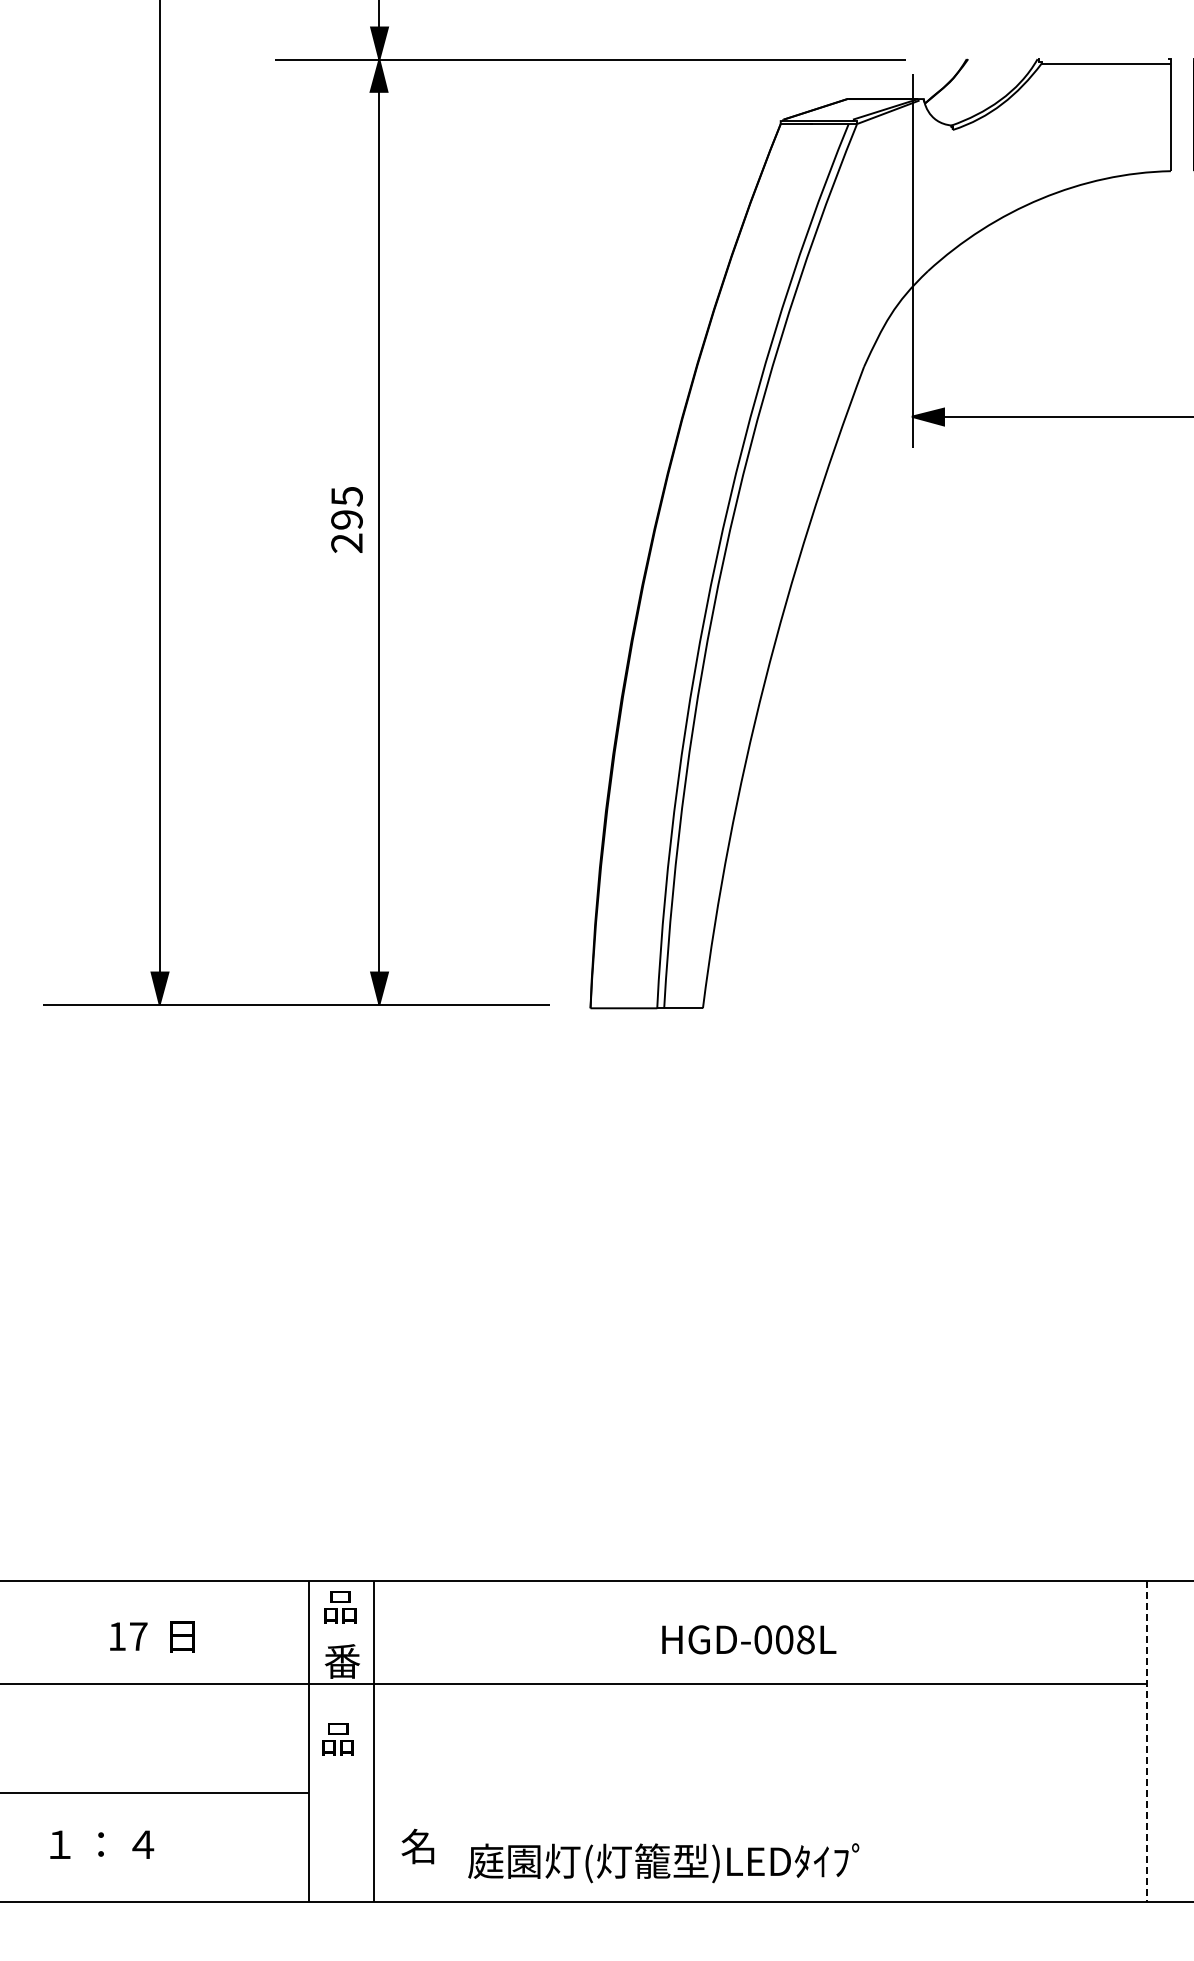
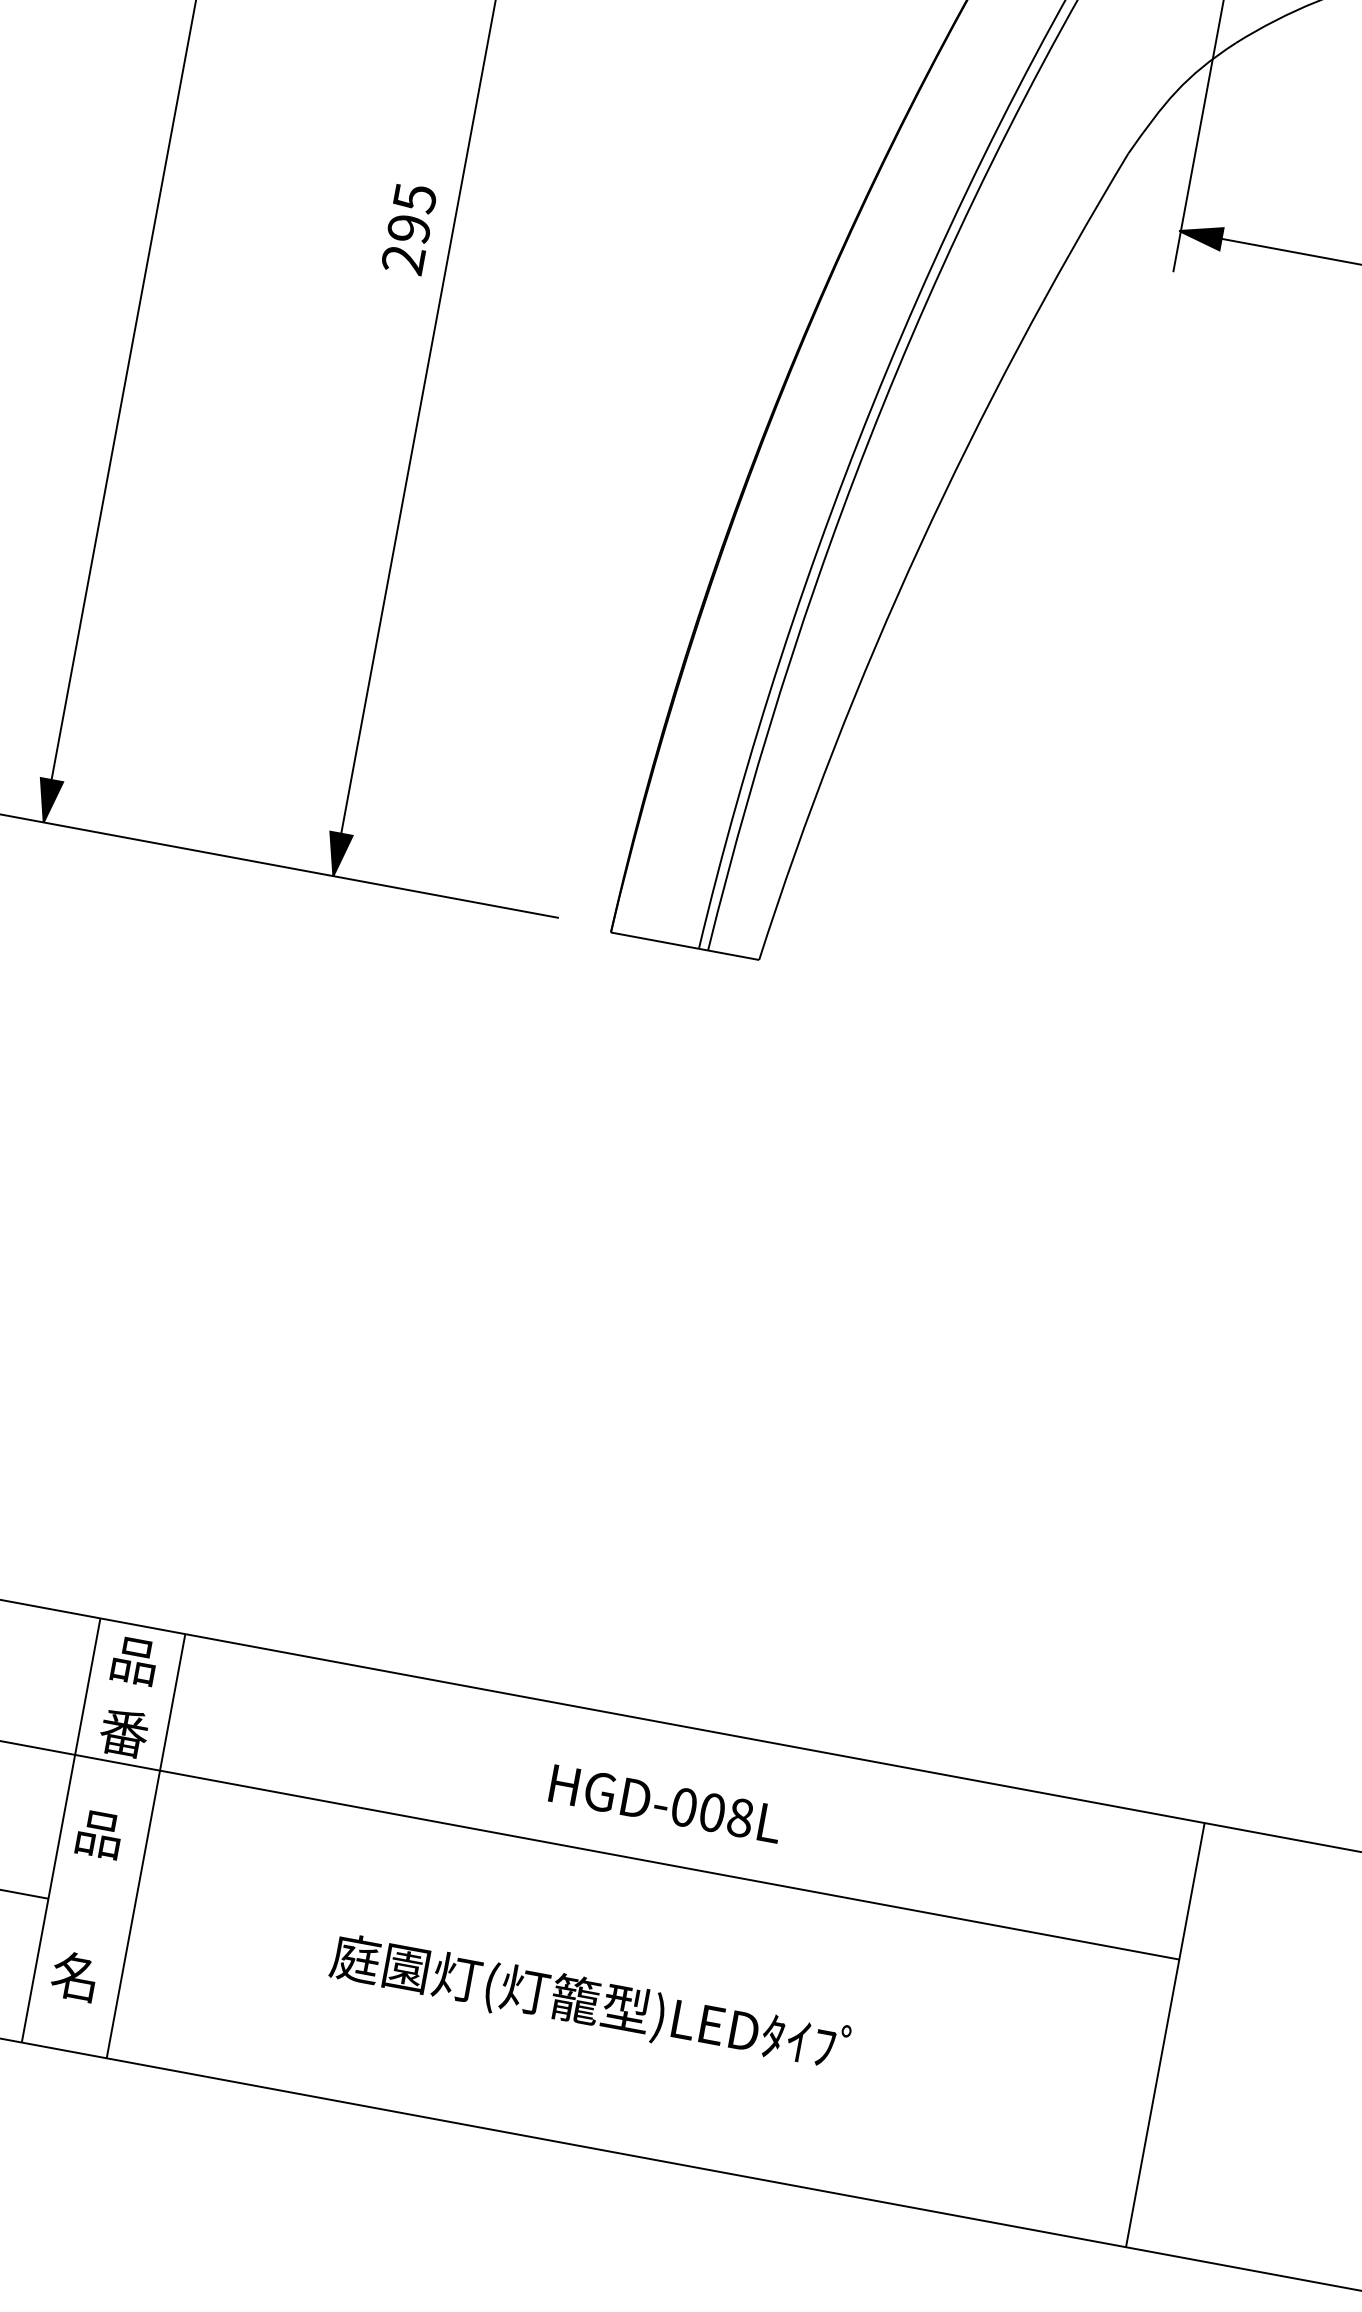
line: (1146, 1741) -> (1164, 2035), dashed -> solid
part: (417, 1846) -> (73, 1976), moved
text: (663, 1863) -> (589, 2004), moved

